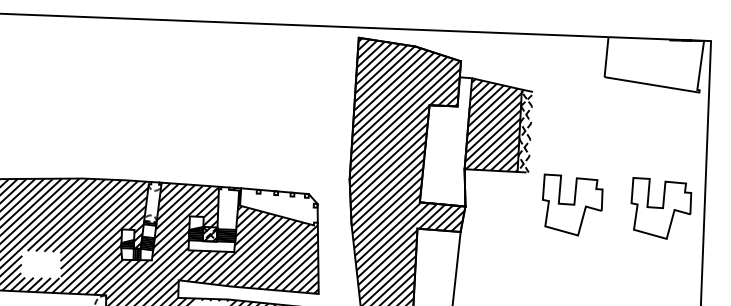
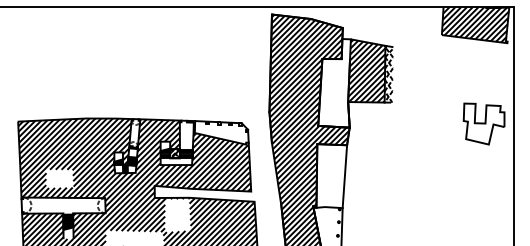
hatch: (653, 65) -> (475, 25), added
part: (571, 204) -> (422, 123), removed

